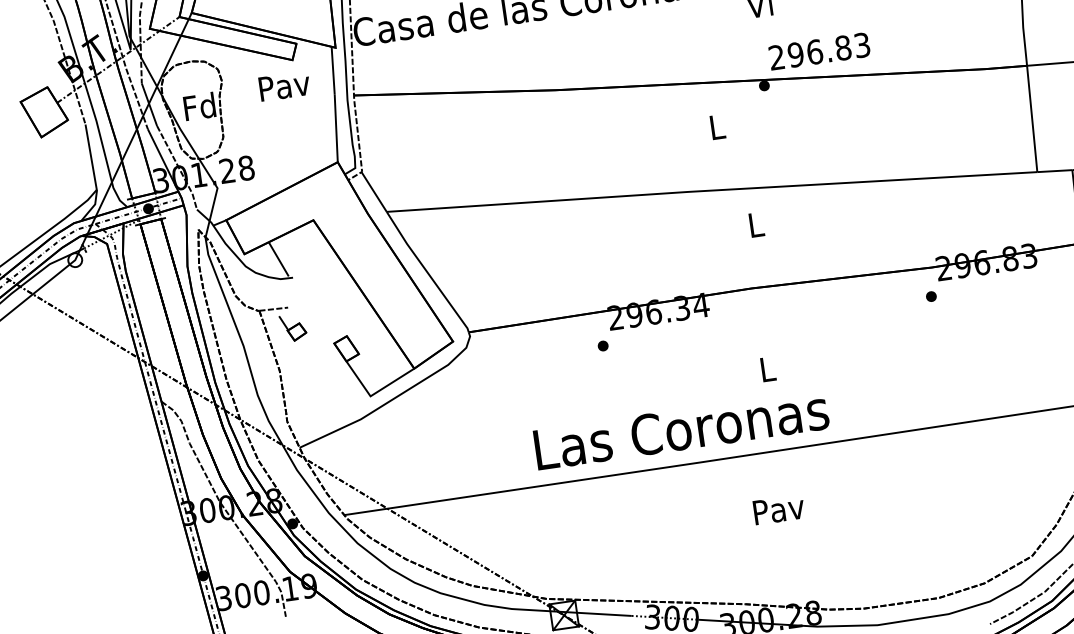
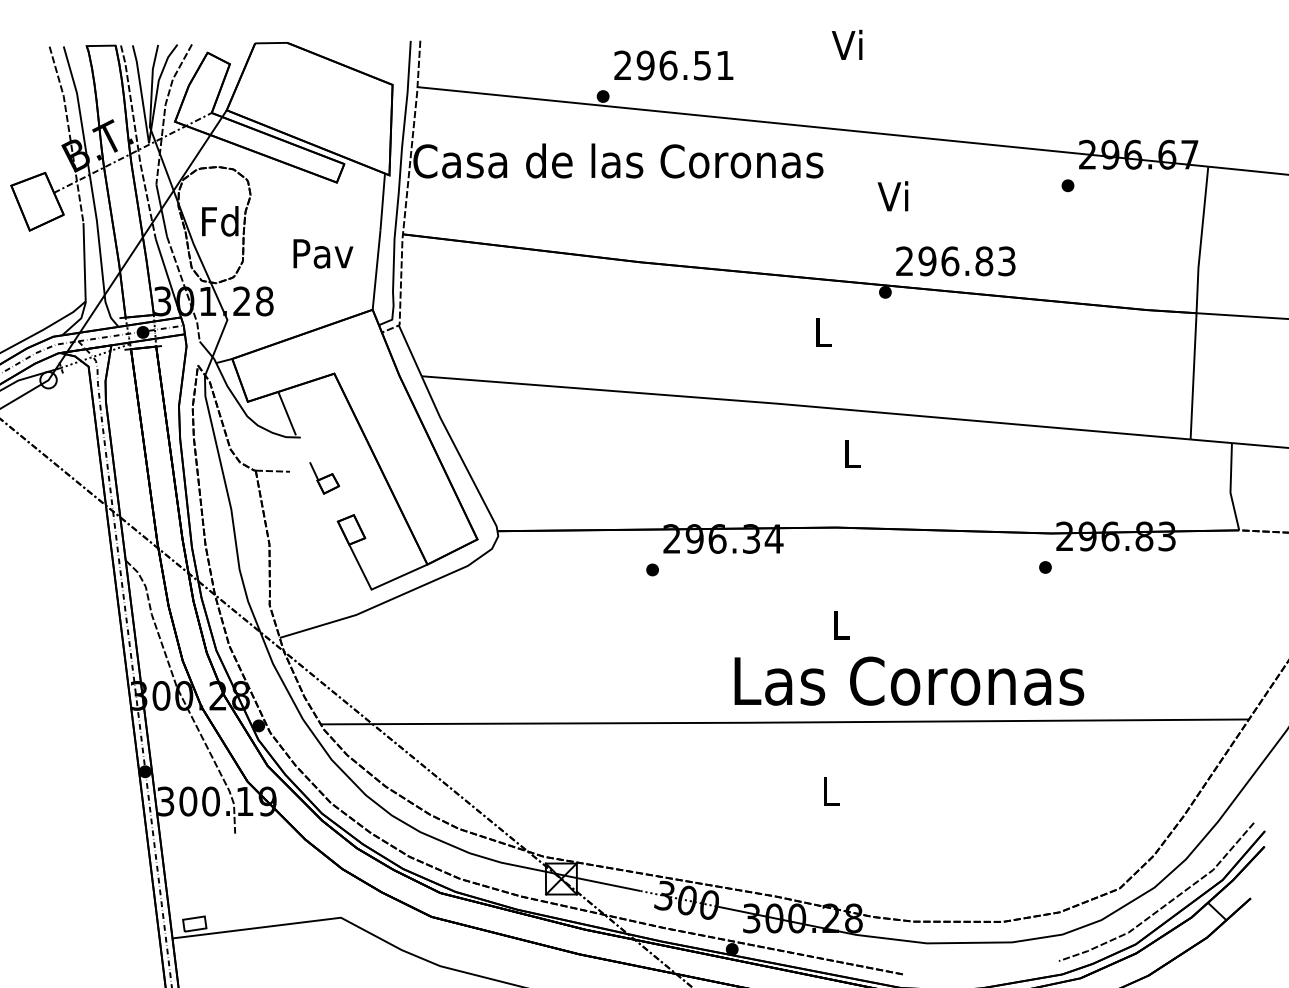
text: (284, 85) -> (323, 253), moved
part: (293, 327) -> (324, 478), moved
text: (681, 429) -> (909, 680), moved
text: (778, 509) -> (830, 791), Pav -> L

